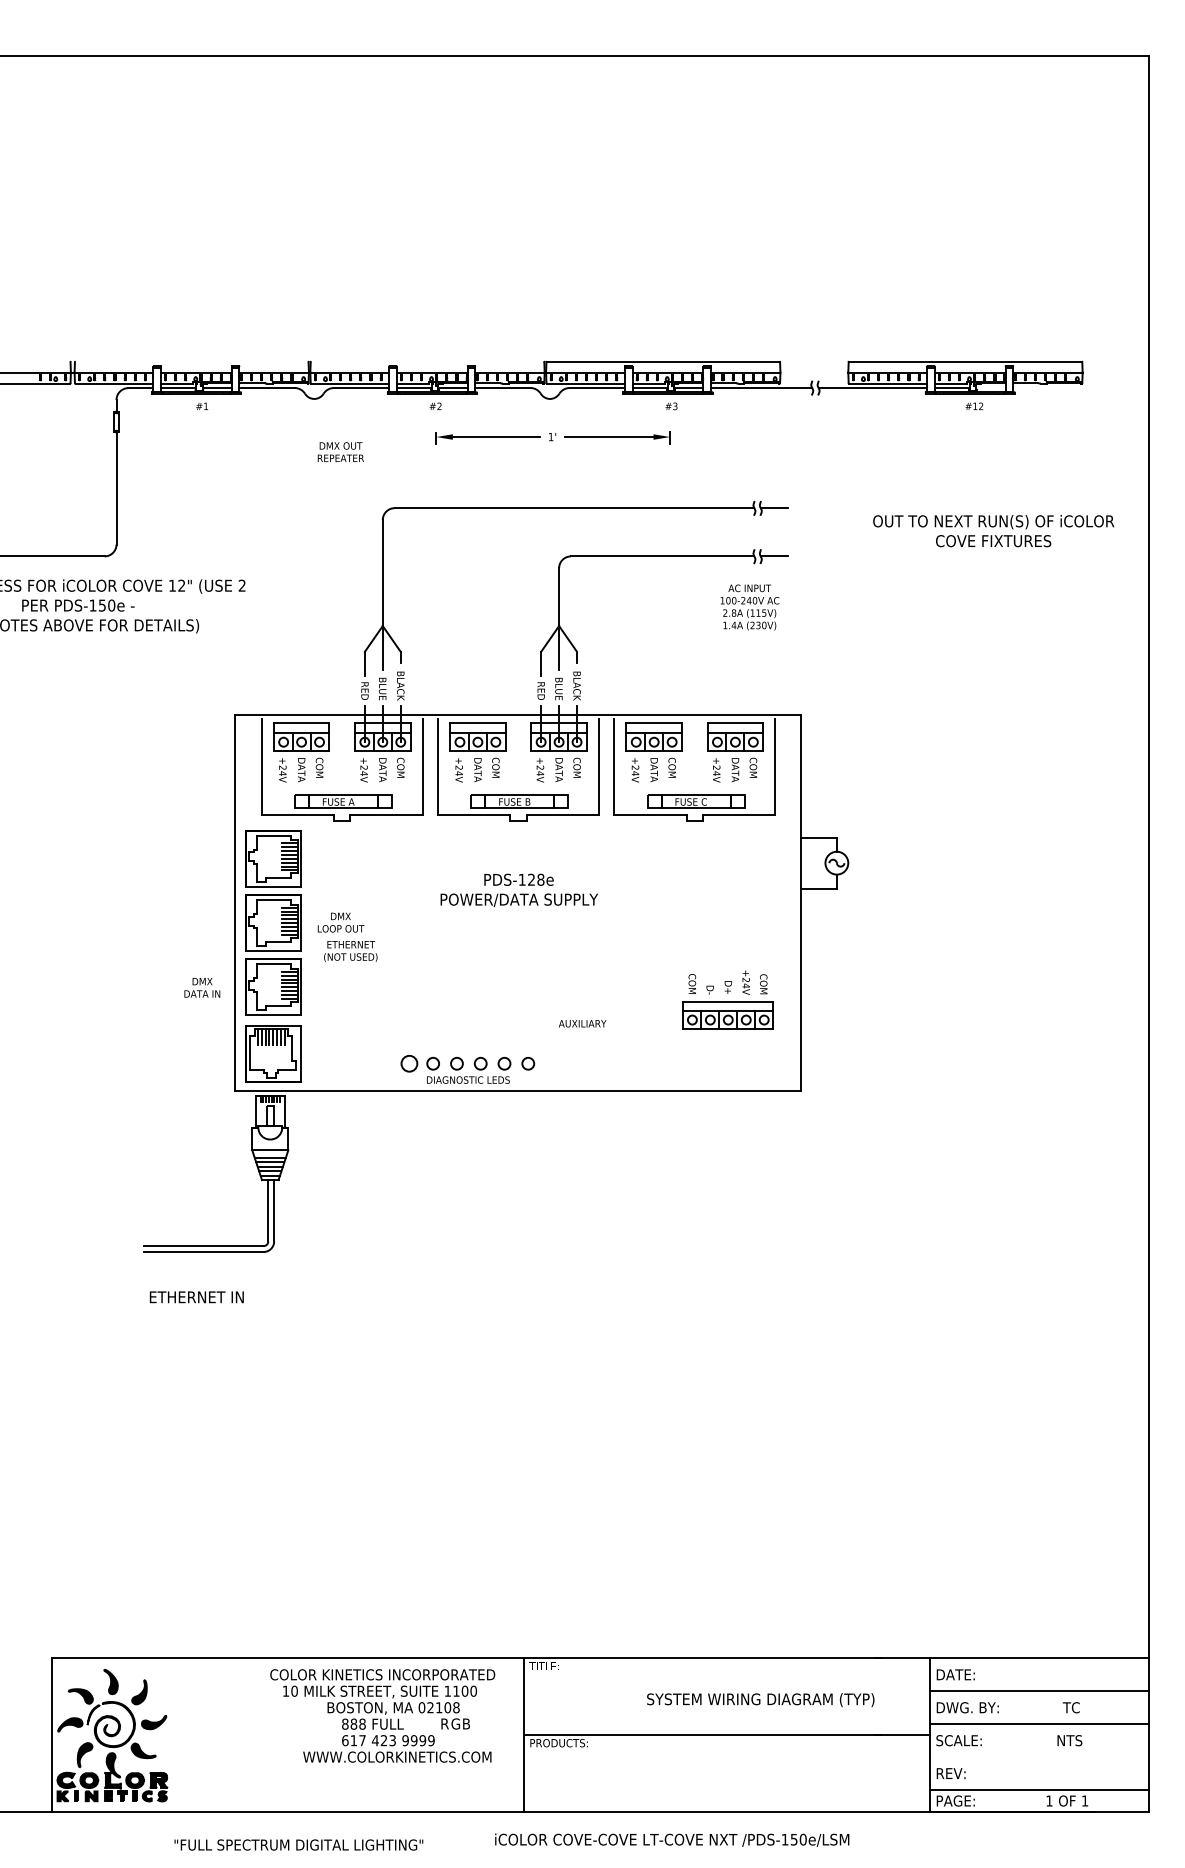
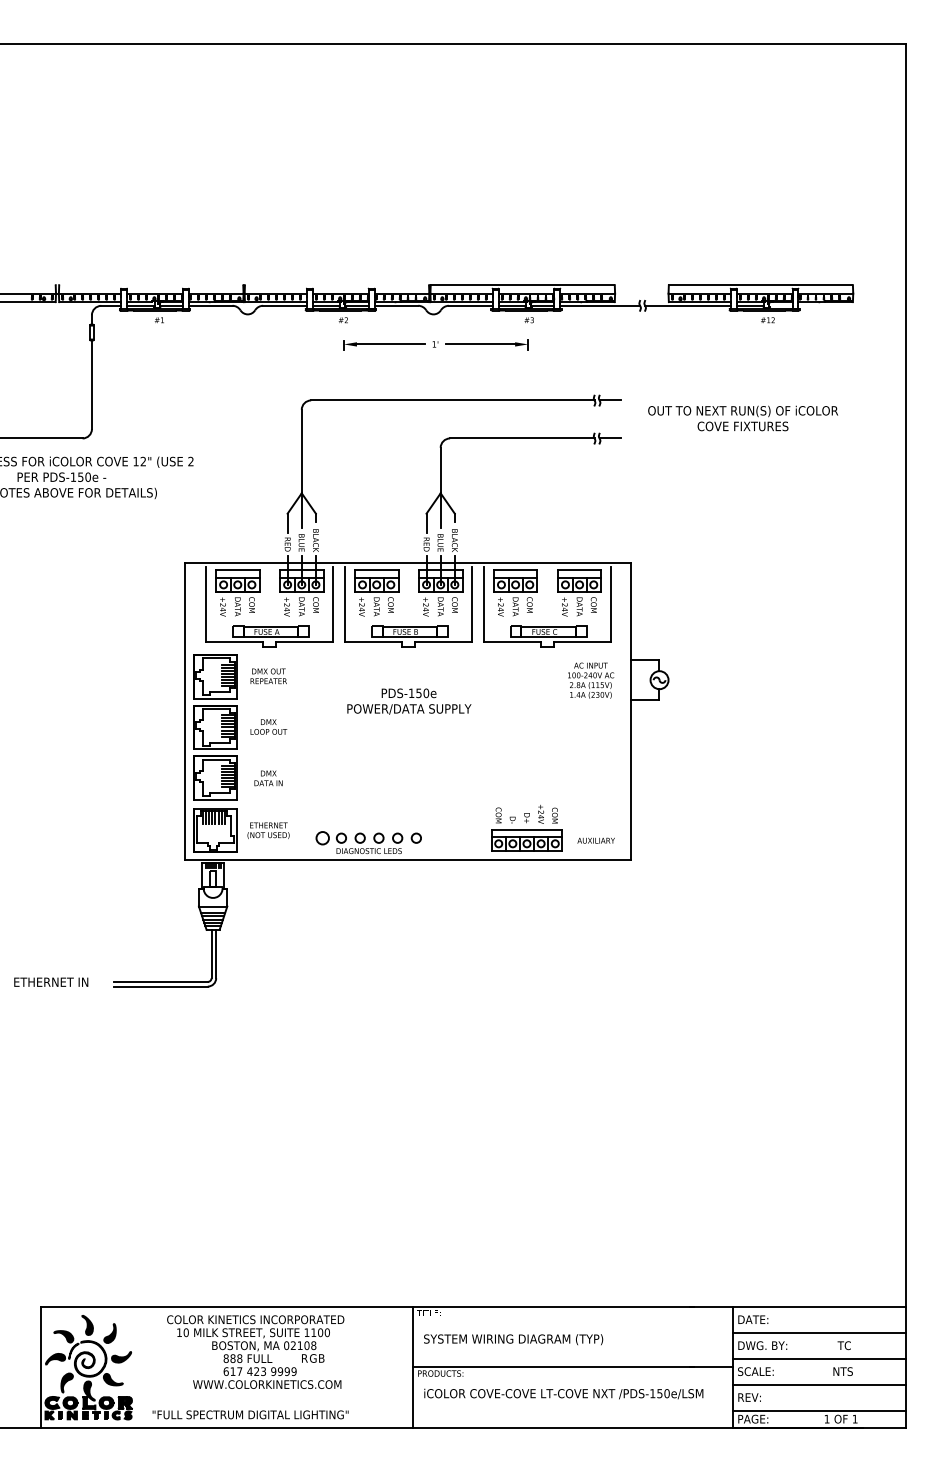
text: (340, 452) -> (268, 676), moved
text: (992, 531) -> (742, 418), moved
text: (750, 607) -> (591, 680), moved
text: (536, 880) -> (422, 693), PDS-128e -> PDS-150e
text: (350, 951) -> (268, 830), moved
text: (202, 987) -> (268, 778), moved
part: (727, 999) -> (526, 827), moved
text: (581, 1023) -> (595, 840), moved
text: (197, 1296) -> (51, 981), moved
text: (760, 1699) -> (513, 1339), moved
text: (382, 1715) -> (255, 1351), moved
line: (1038, 1757) -> (818, 1384), added
text: (671, 1839) -> (563, 1393), moved
text: (298, 1844) -> (250, 1414), moved

